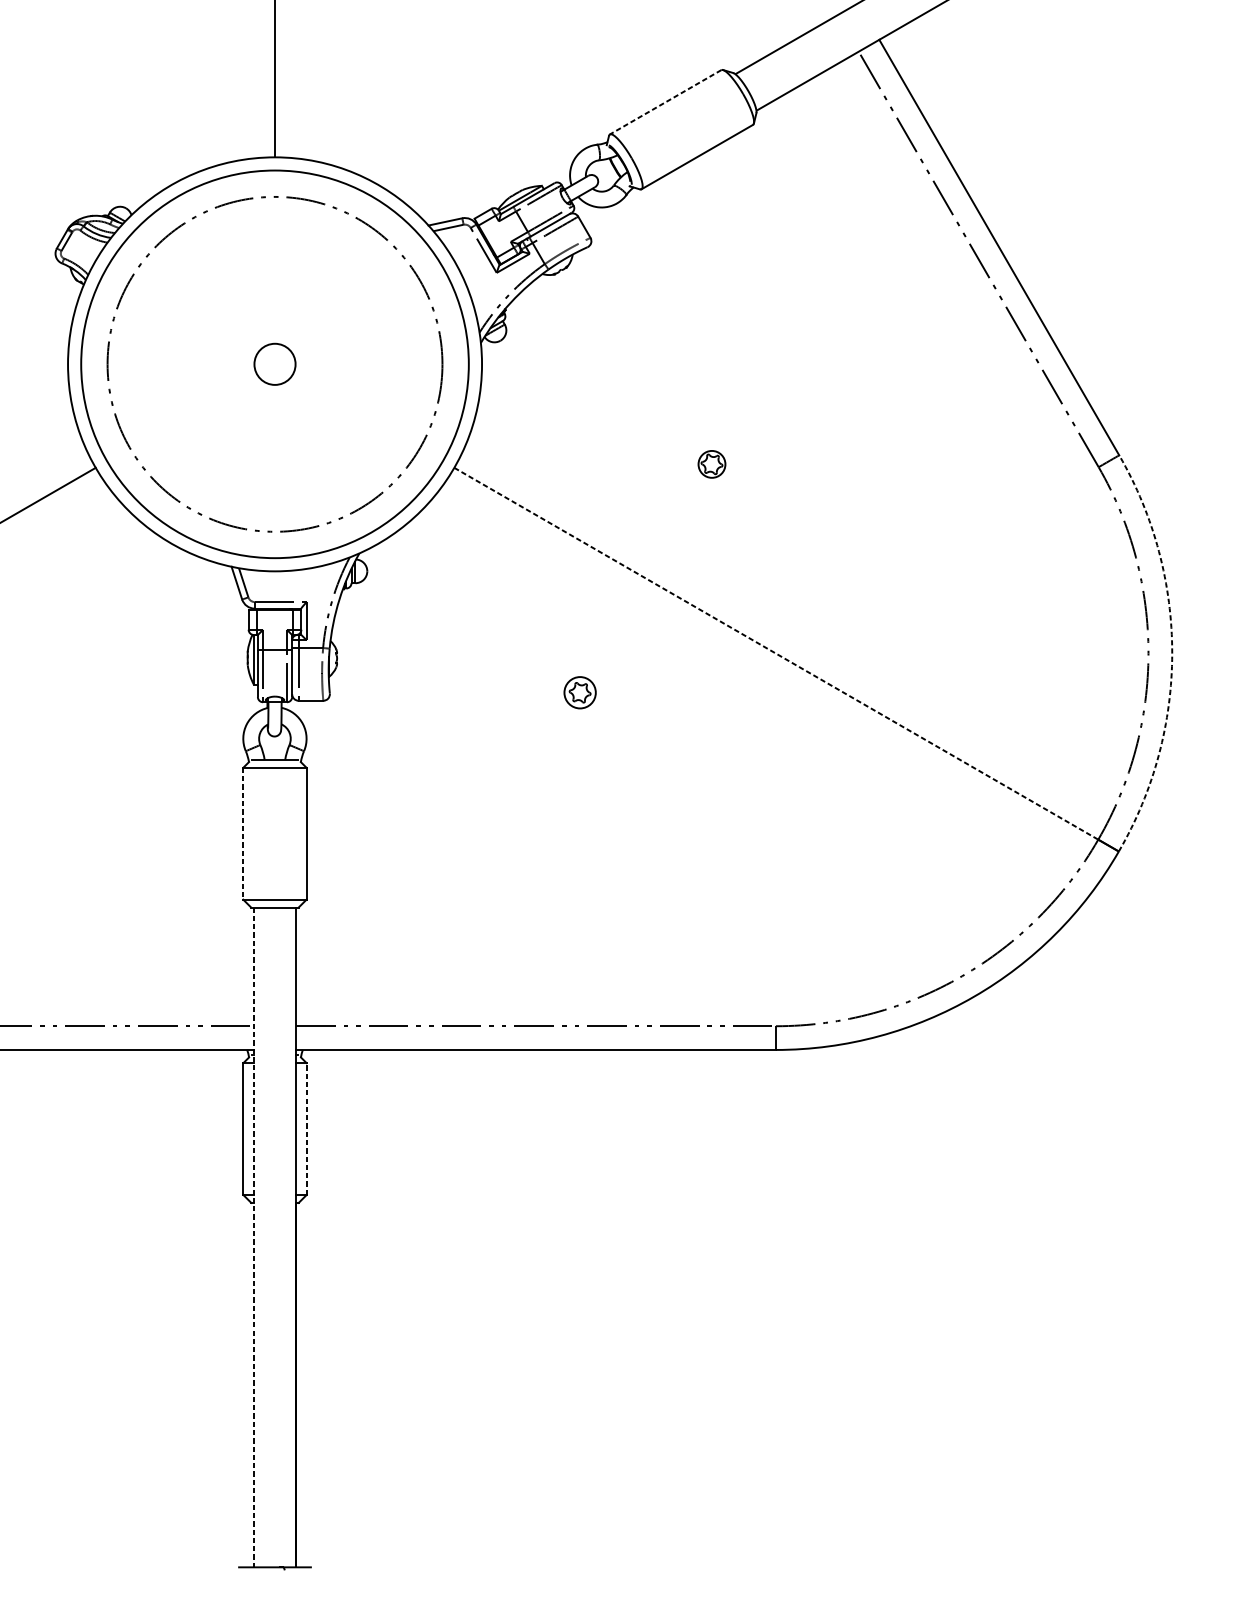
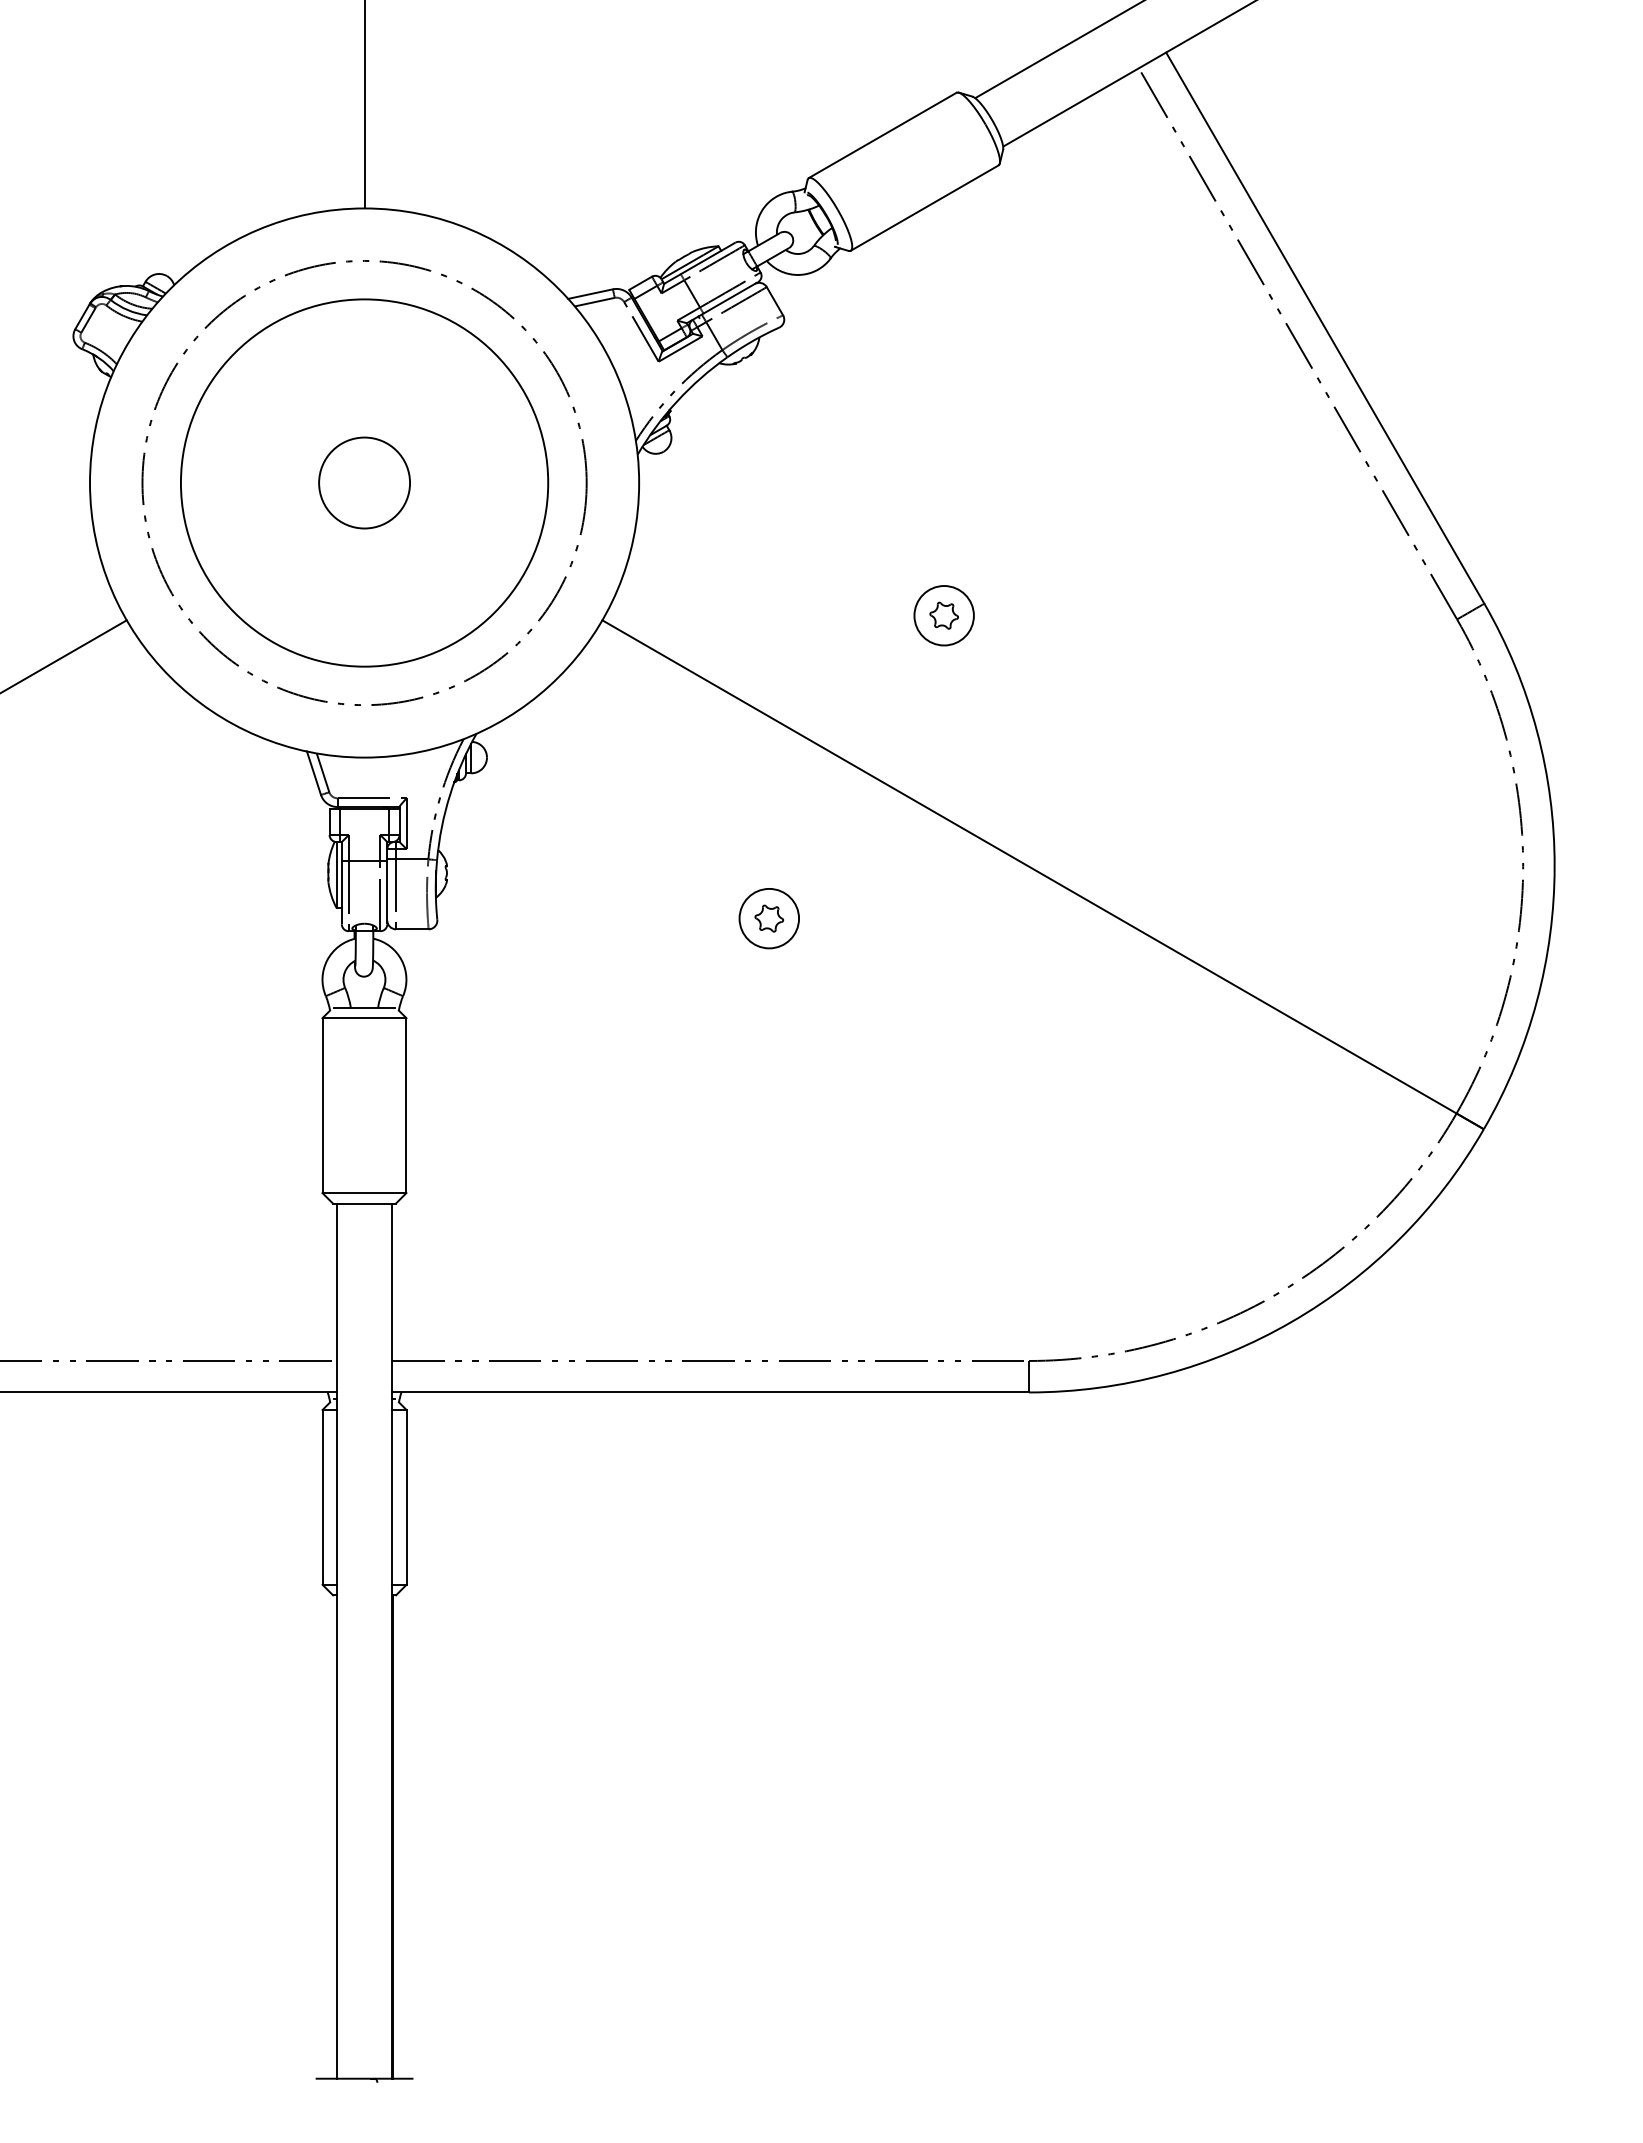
line: (665, 102) -> (882, 135), dashed -> solid
circle: (274, 363) -> (364, 482), size x0.71
circle: (274, 363) -> (364, 482), size x1.67
circle: (711, 464) -> (943, 615), size x1.67
arc: (1172, 653) -> (1554, 866), dashed -> solid
line: (776, 654) -> (1029, 867), dashed -> solid
circle: (580, 692) -> (769, 918), size x1.43
line: (243, 834) -> (322, 1106), dashed -> solid
line: (306, 1128) -> (406, 1496), dashed -> solid
line: (253, 1237) -> (336, 1641), dashed -> solid

